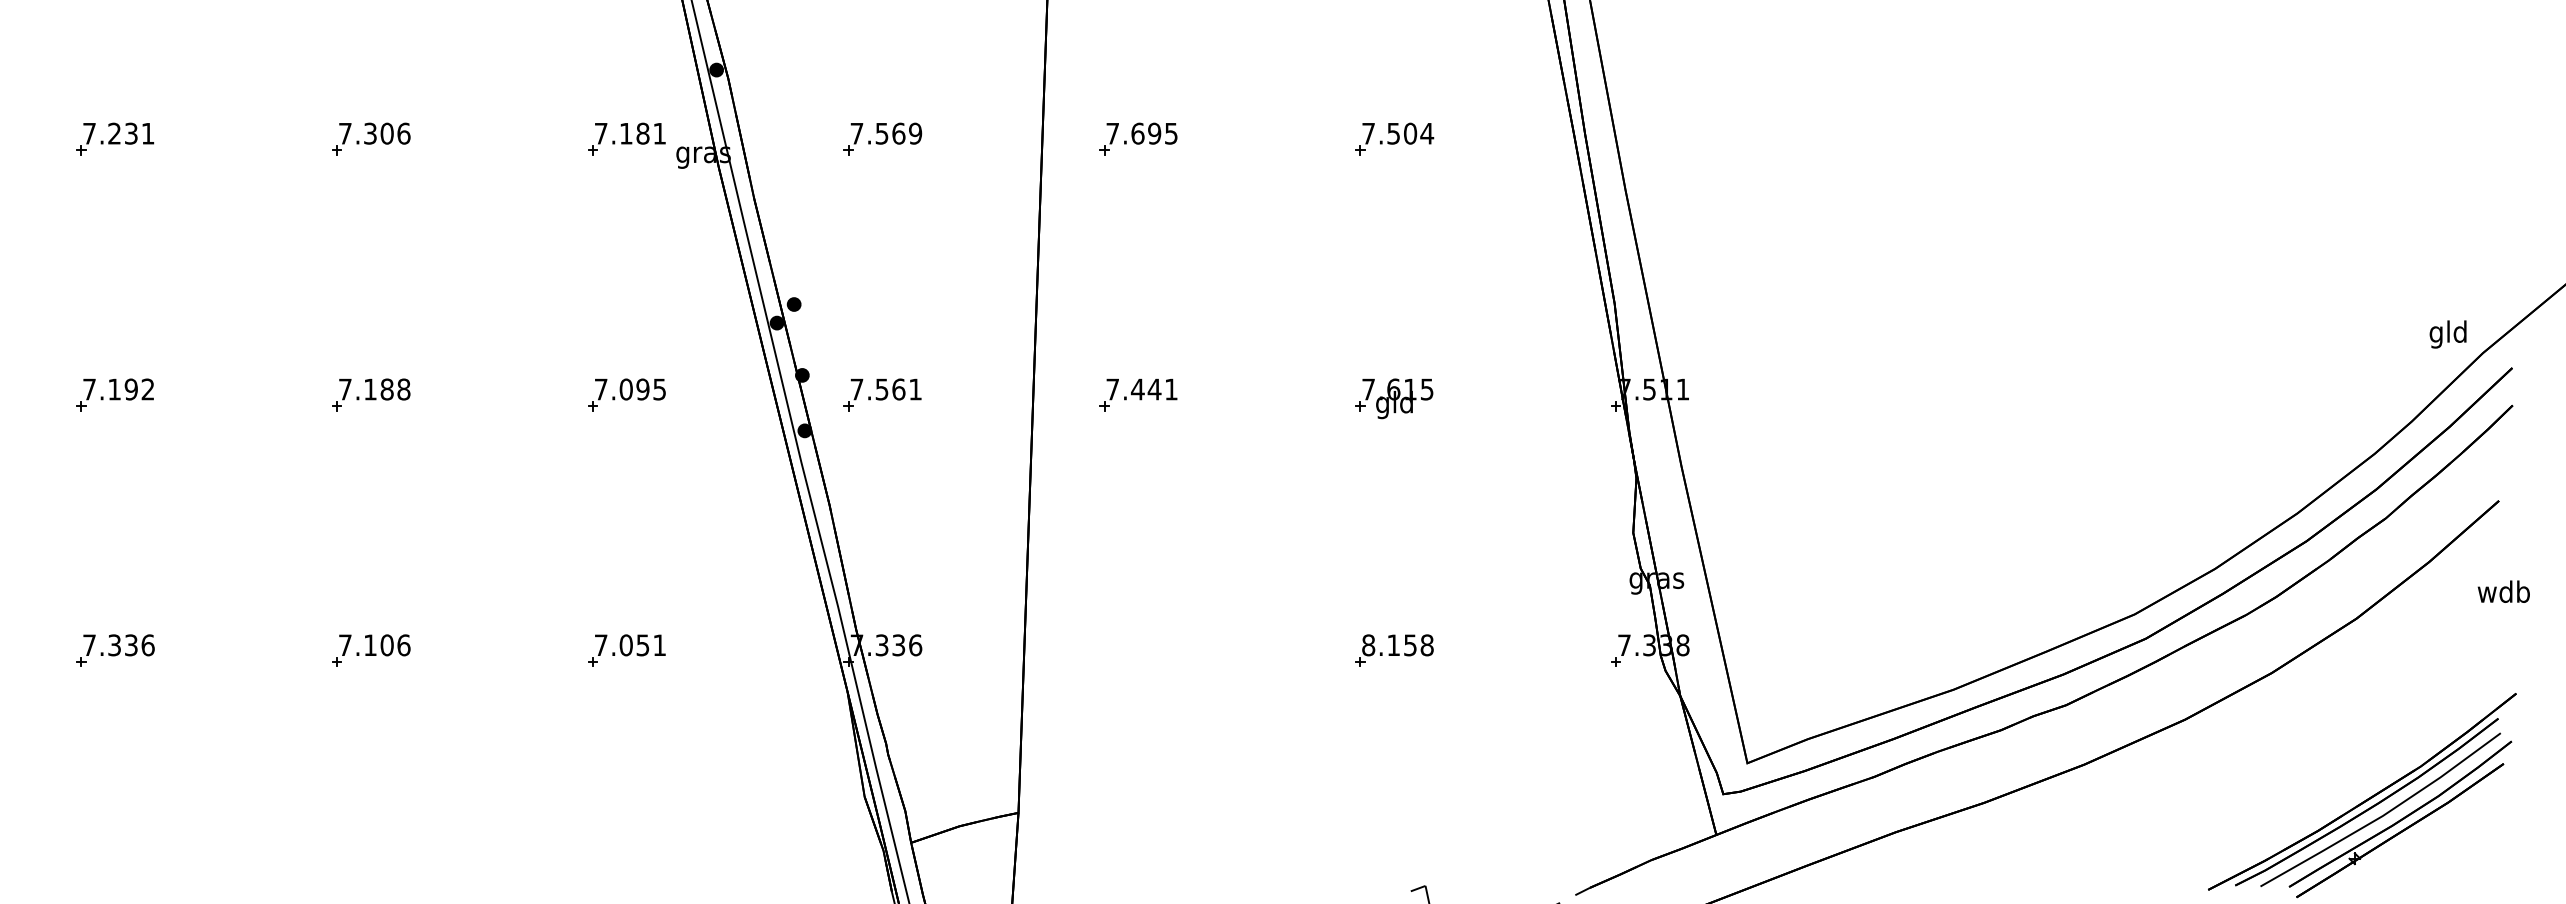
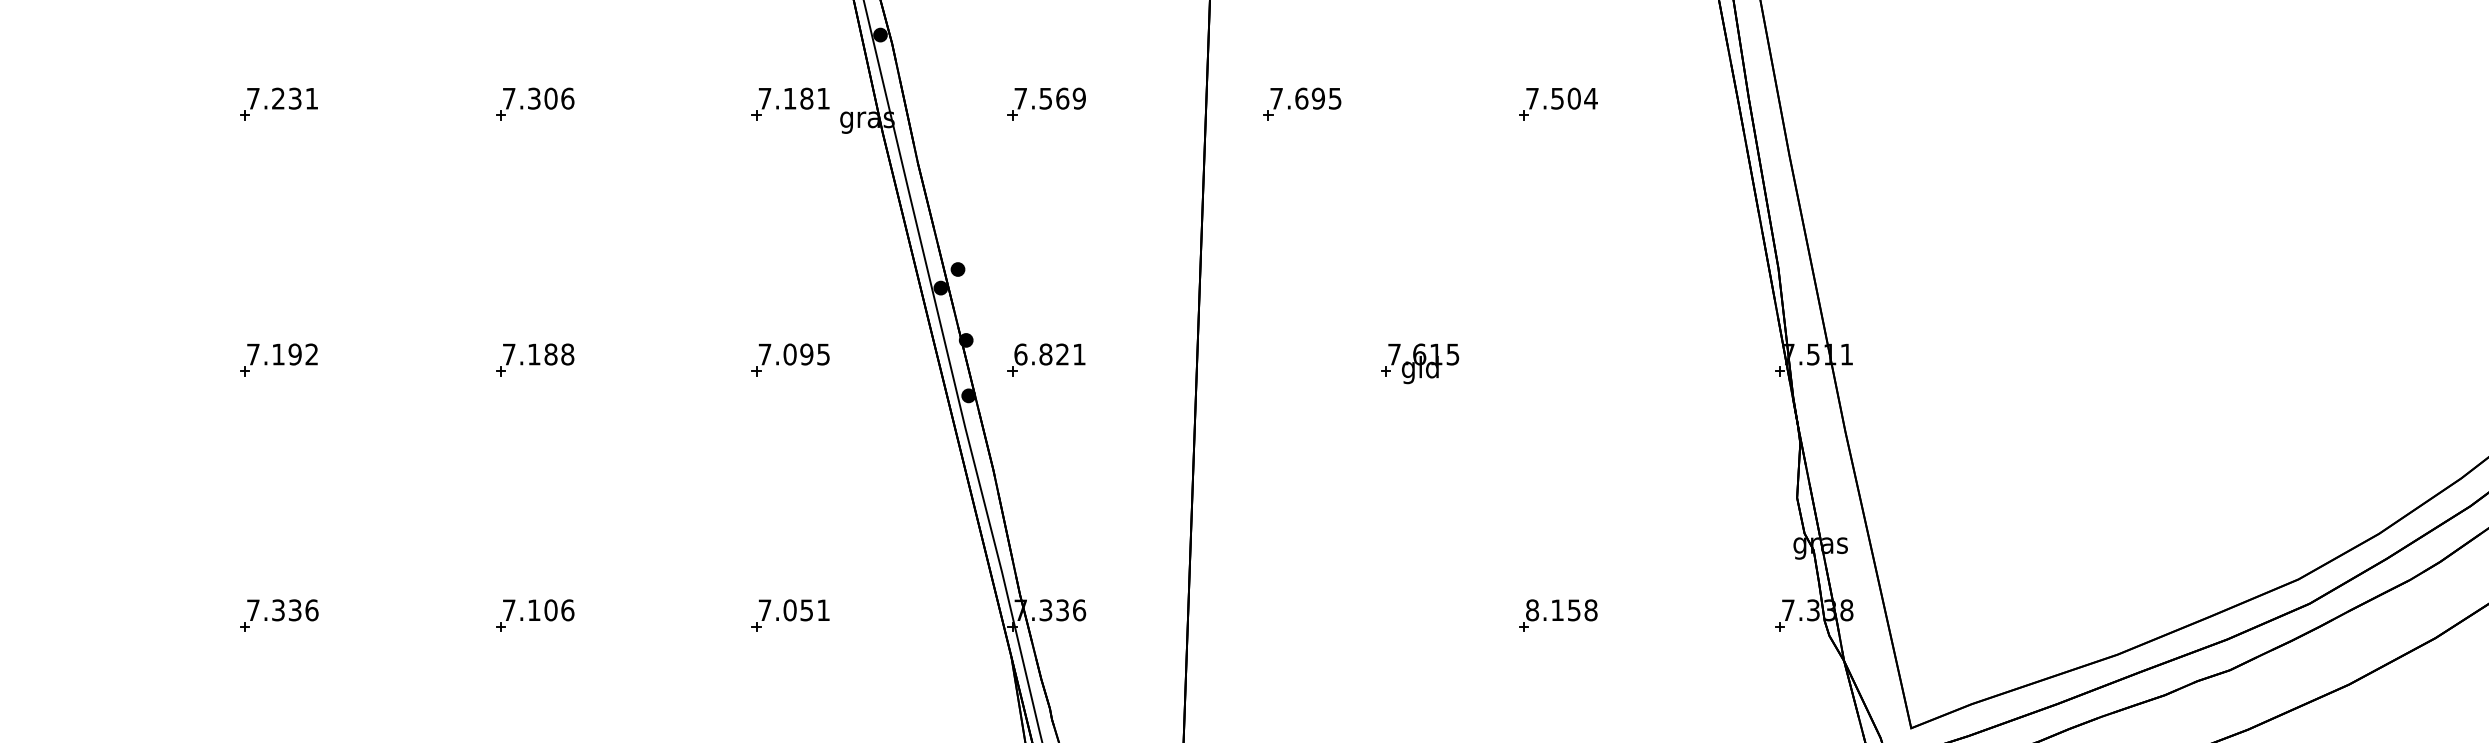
text: (877, 389) -> (1041, 354), 7.561 -> 6.821
part: (1138, 394) -> (1302, 359), removed
part: (1394, 398) -> (1420, 363), moved

